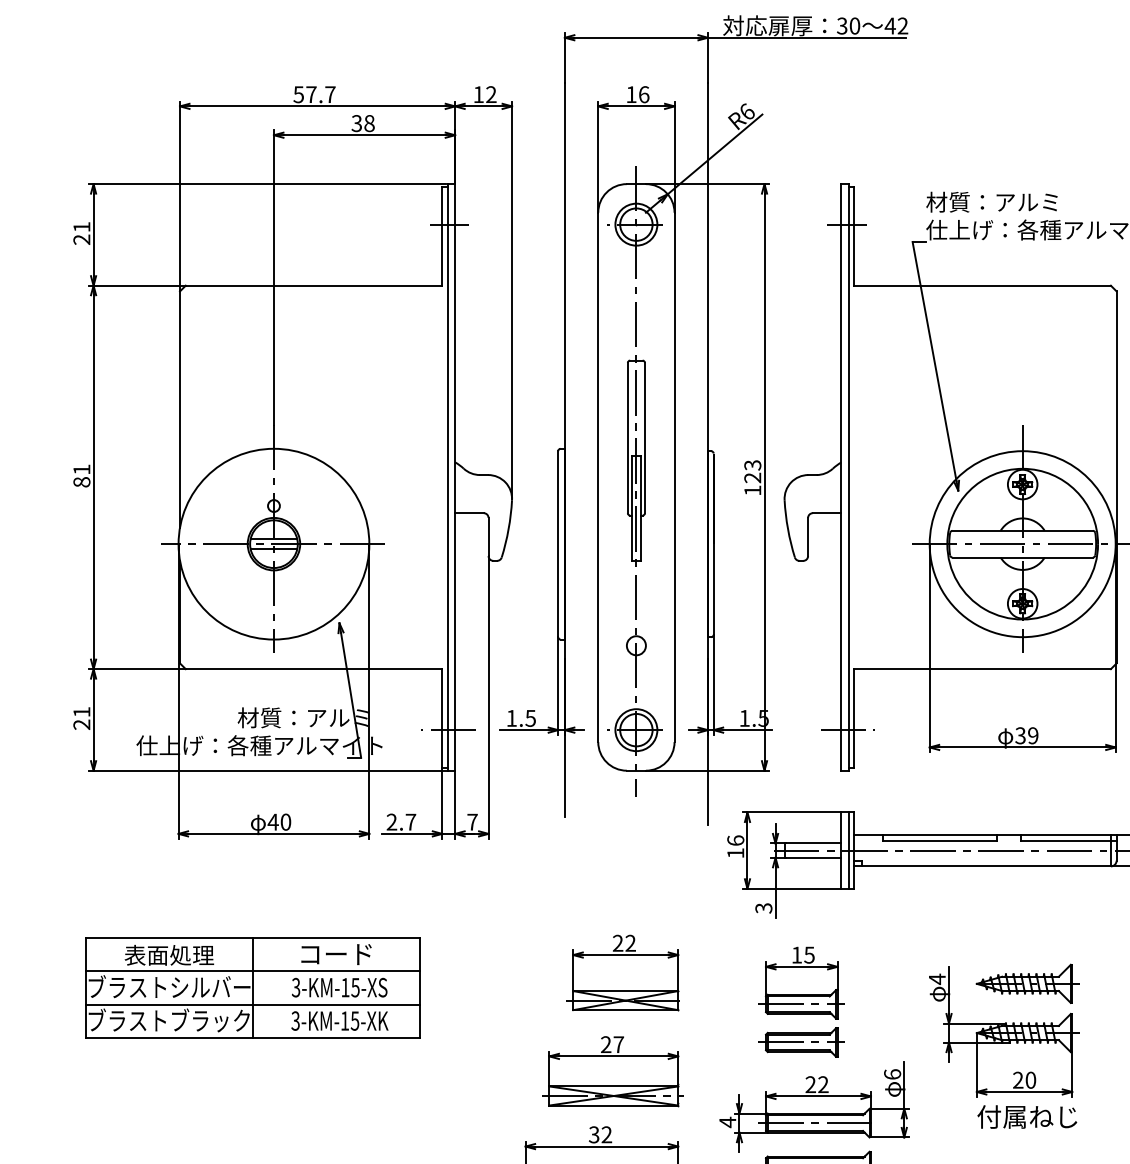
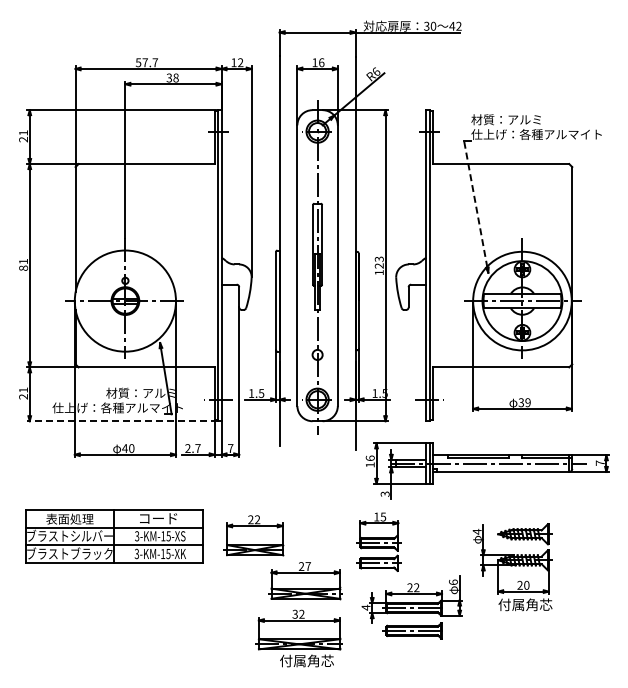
line: (934, 360) -> (475, 203), solid -> dashed
line: (266, 771) -> (121, 421), solid -> dashed
part: (622, 972) -> (253, 535), moved
part: (800, 1001) -> (378, 541), moved
text: (1054, 1116) -> (539, 604), 付属ねじ -> 付属角芯

